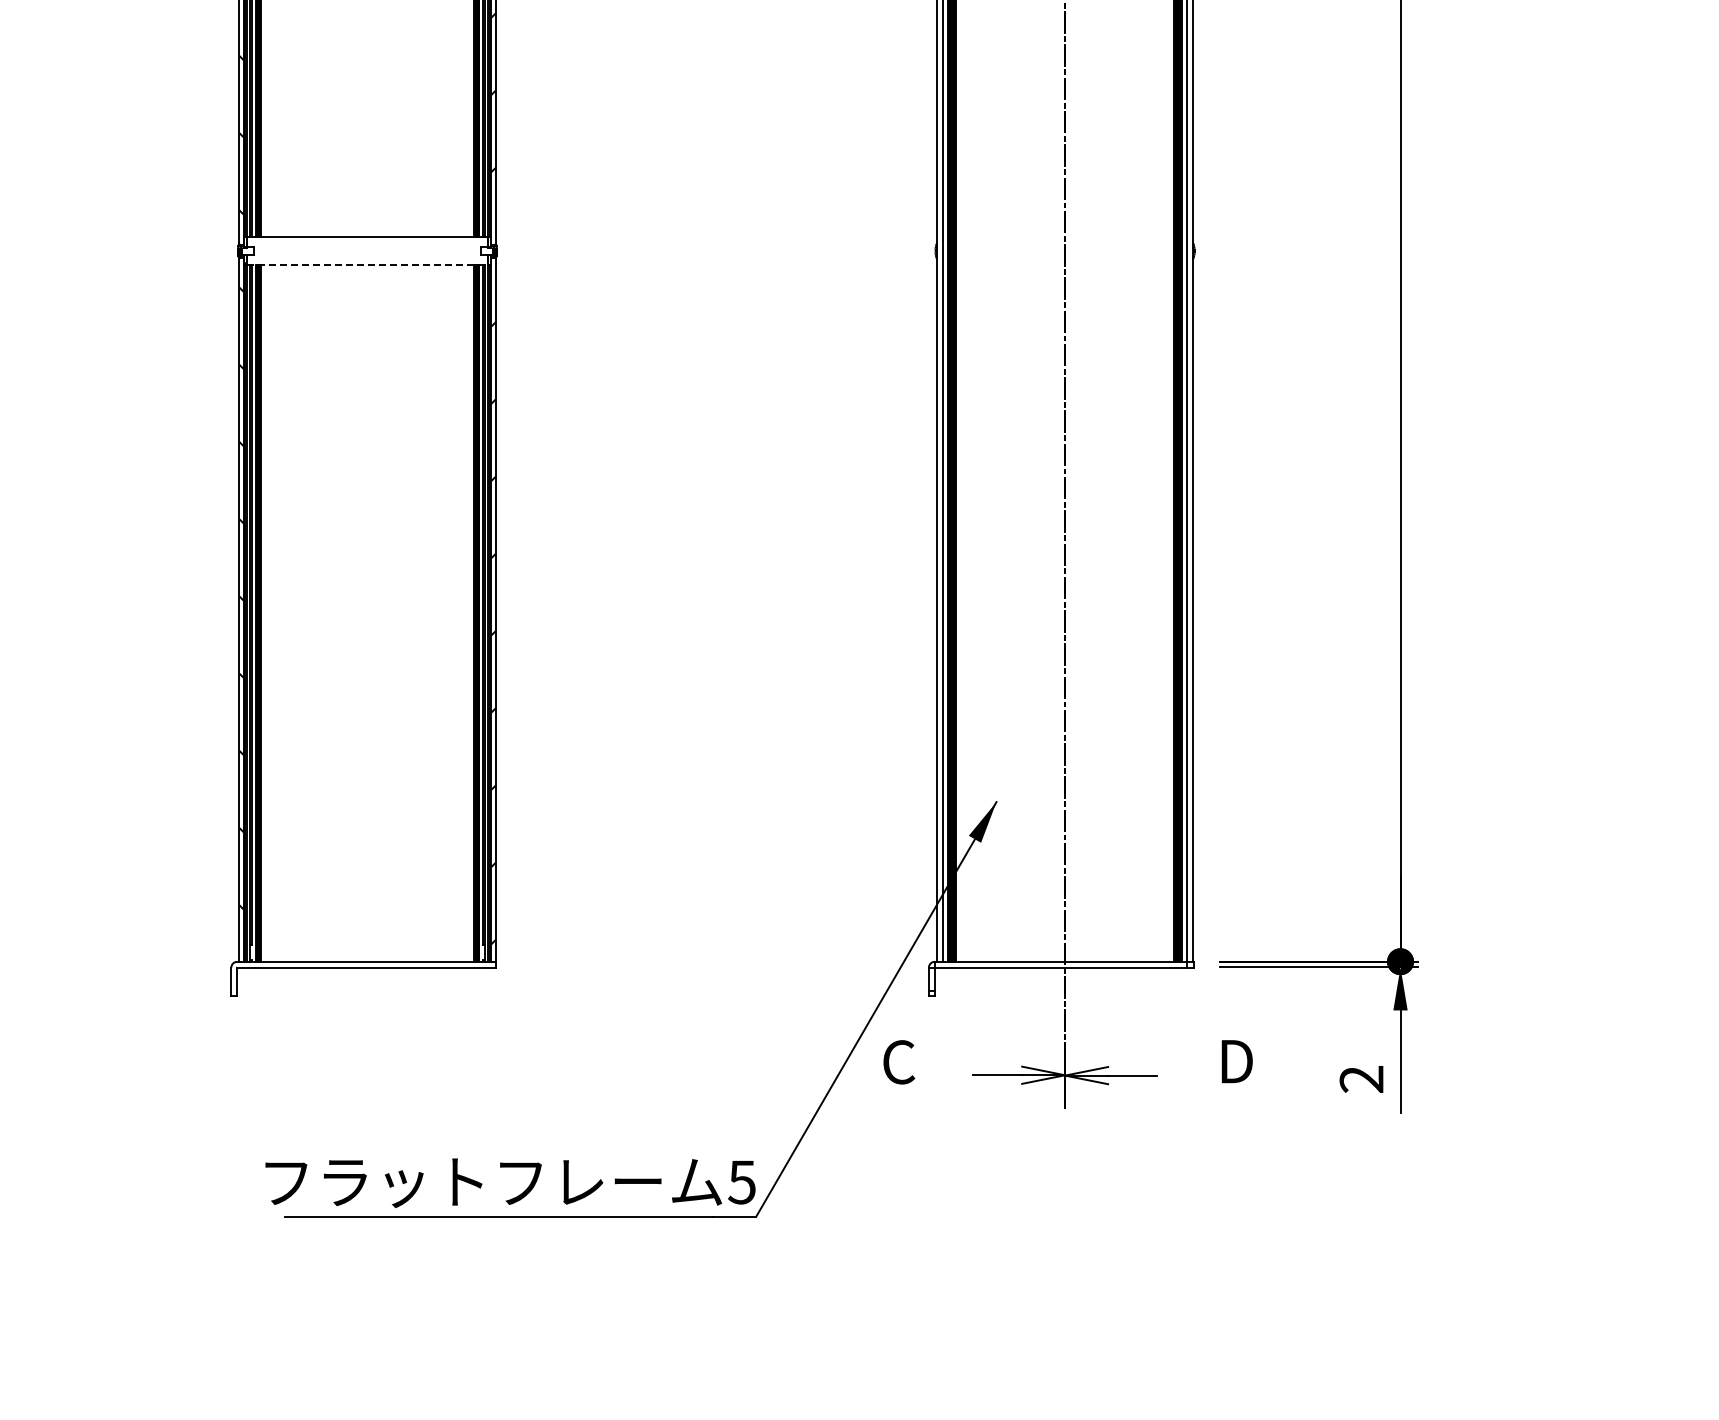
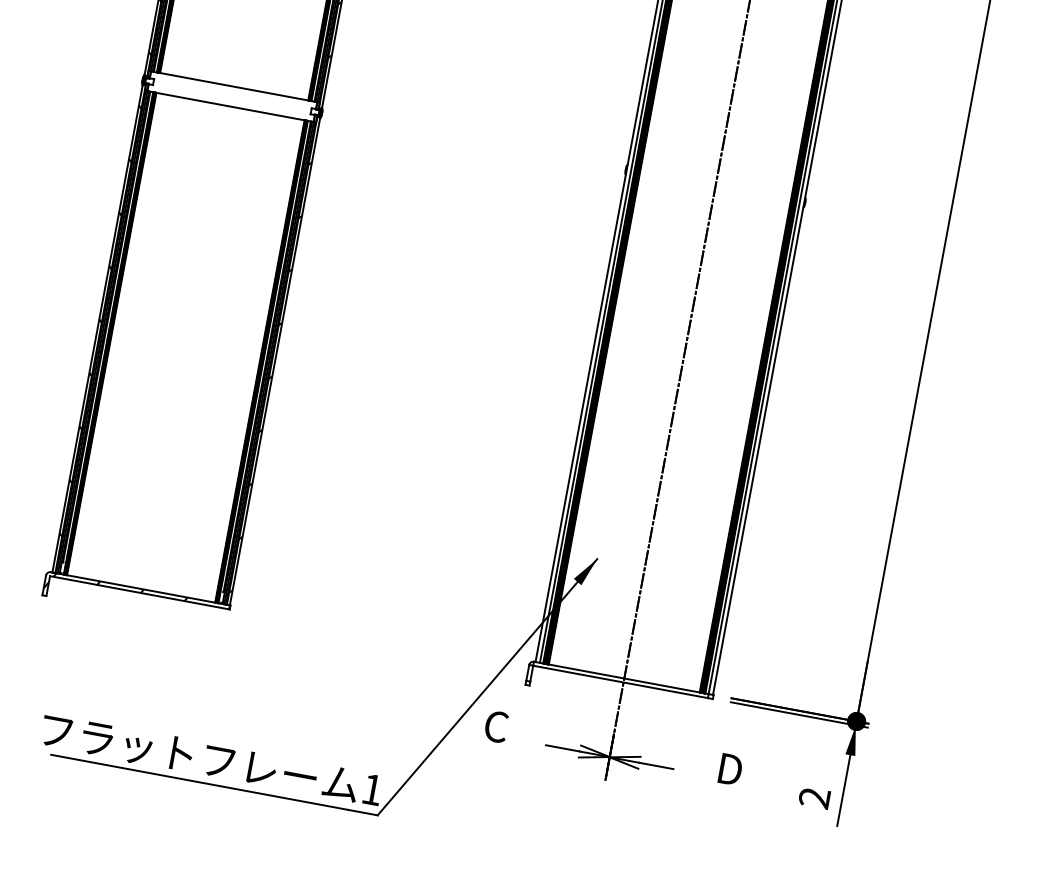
line: (368, 265) -> (231, 106), dashed -> solid
hatch: (363, 973) -> (136, 596), added
text: (741, 1182) -> (371, 789), 5 -> 1

